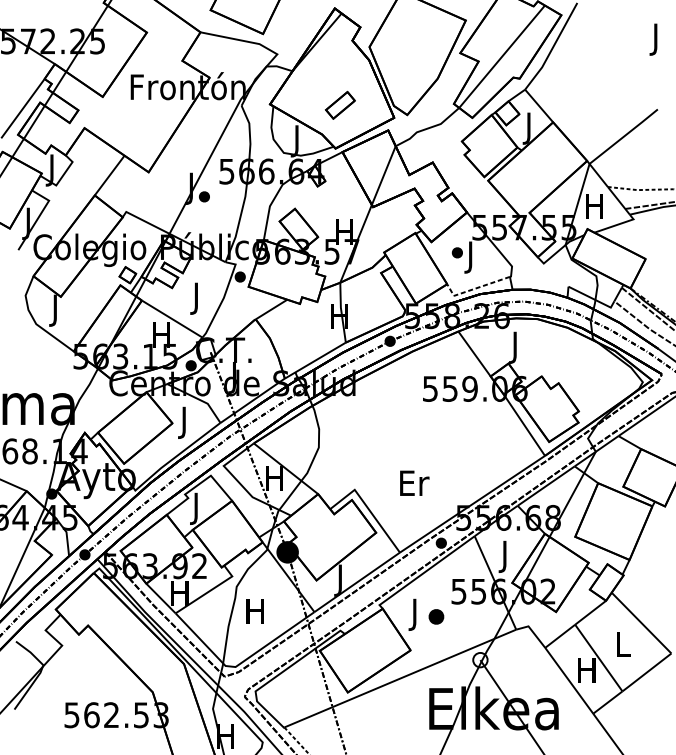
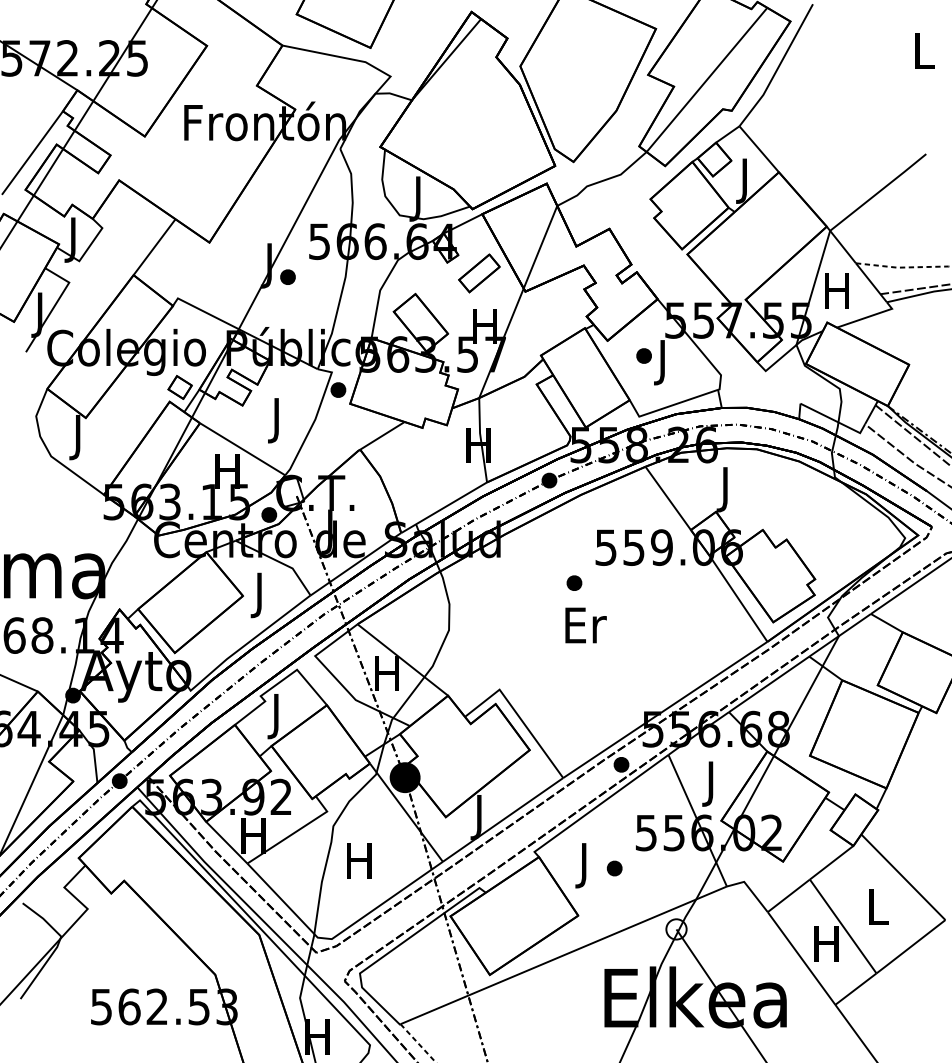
text: (656, 39) -> (924, 55), J -> L
part: (340, 105) -> (479, 273), moved
line: (475, 288) -> (669, 406), dashed -> solid
part: (407, 413) -> (574, 582), added
text: (414, 483) -> (585, 625), moved
part: (436, 616) -> (614, 868), size x0.71

